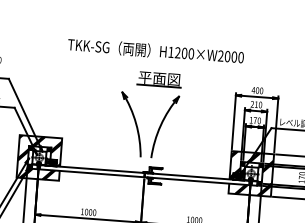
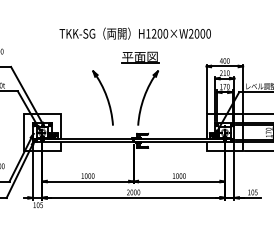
part: (130, 123) -> (102, 97), moved
hatch: (39, 157) -> (42, 132), removed
hatch: (250, 173) -> (224, 132), removed

